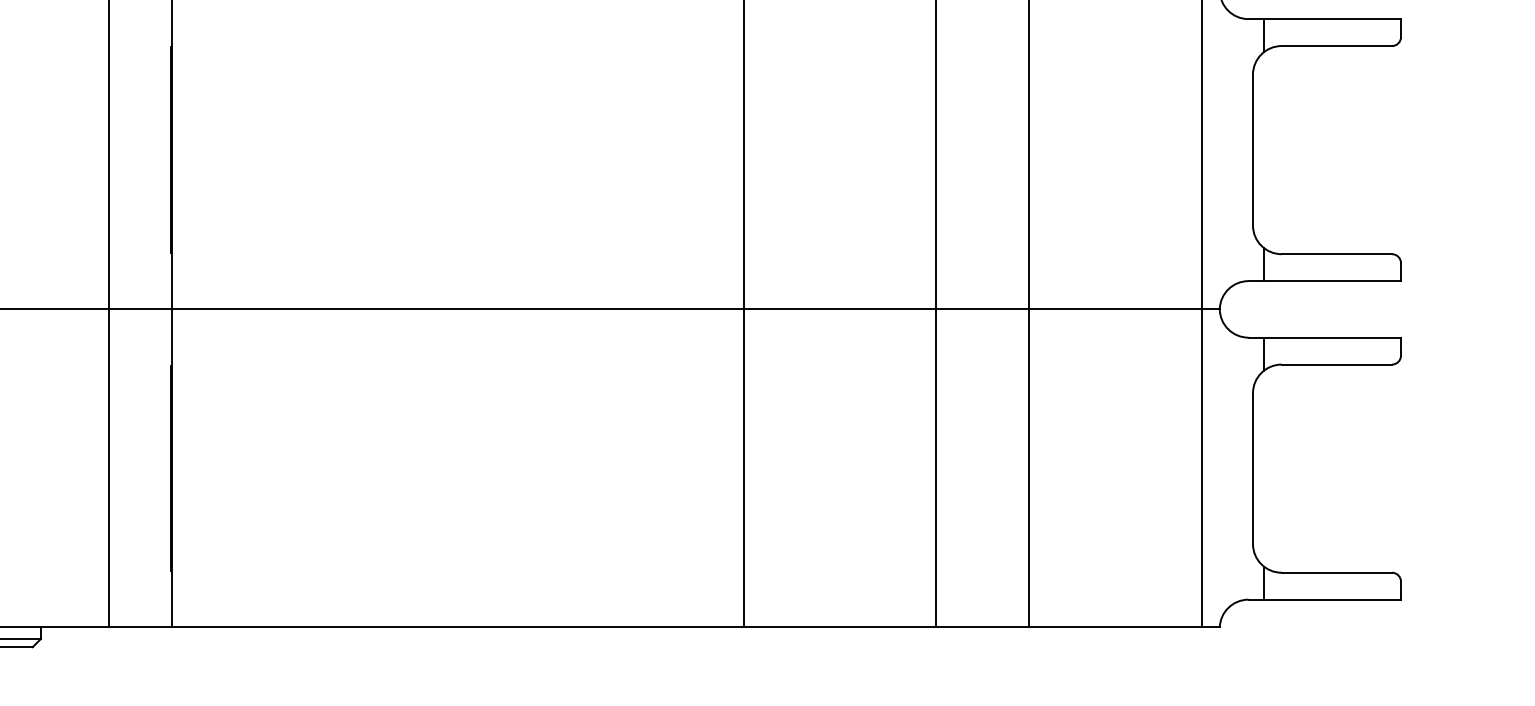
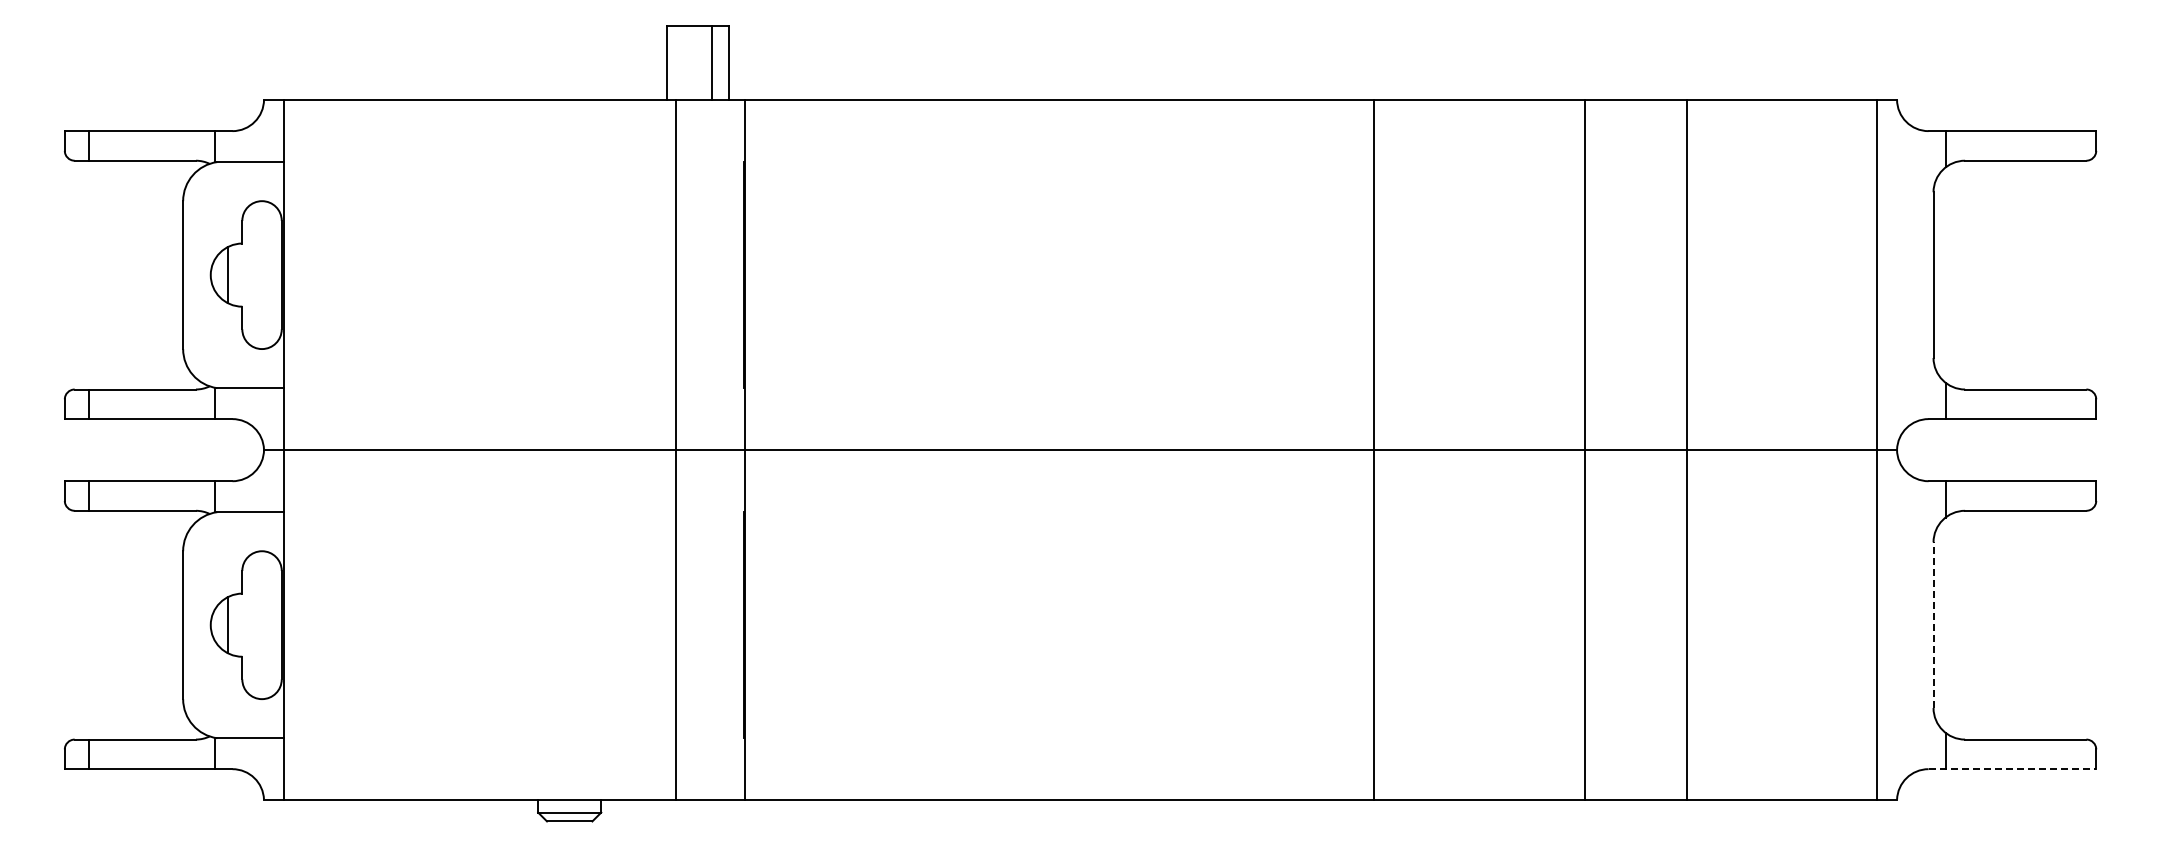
line: (1252, 468) -> (1933, 625), solid -> dashed
line: (1324, 599) -> (2012, 769), solid -> dashed

